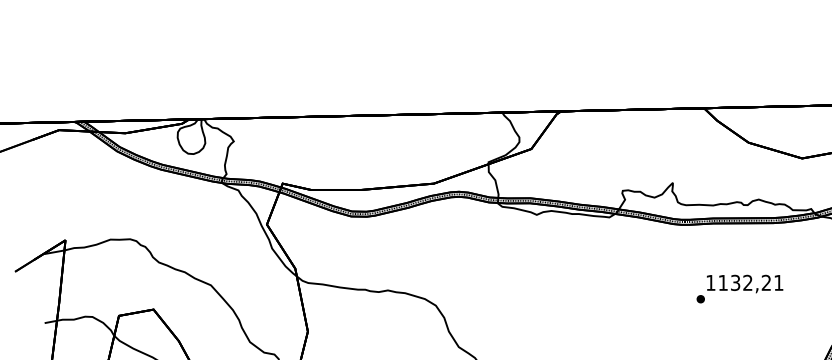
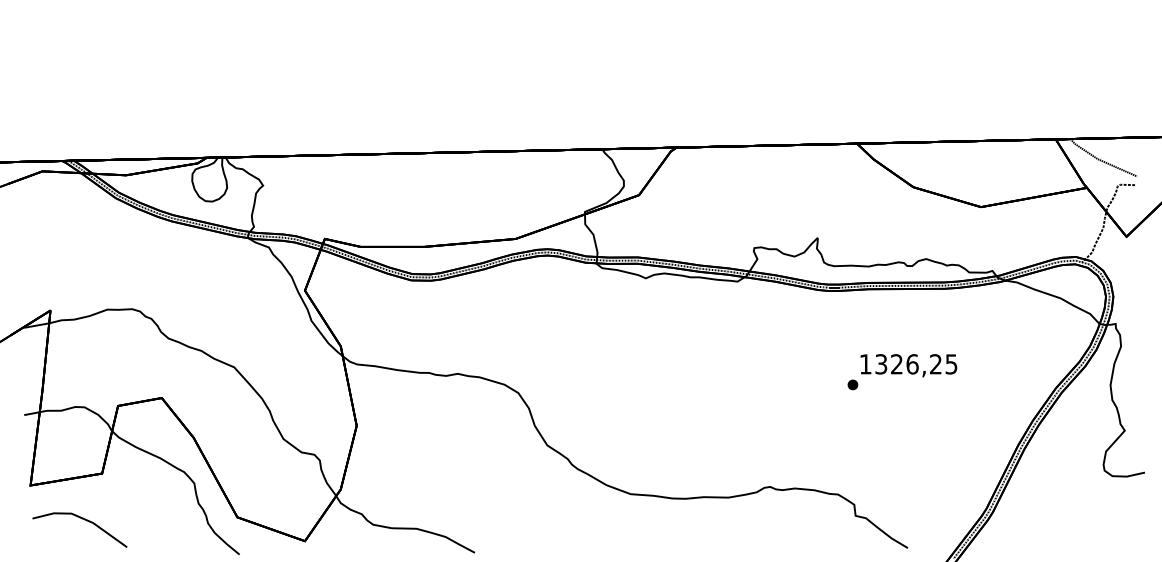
text: (751, 283) -> (916, 364), 1132,21 -> 1326,25

